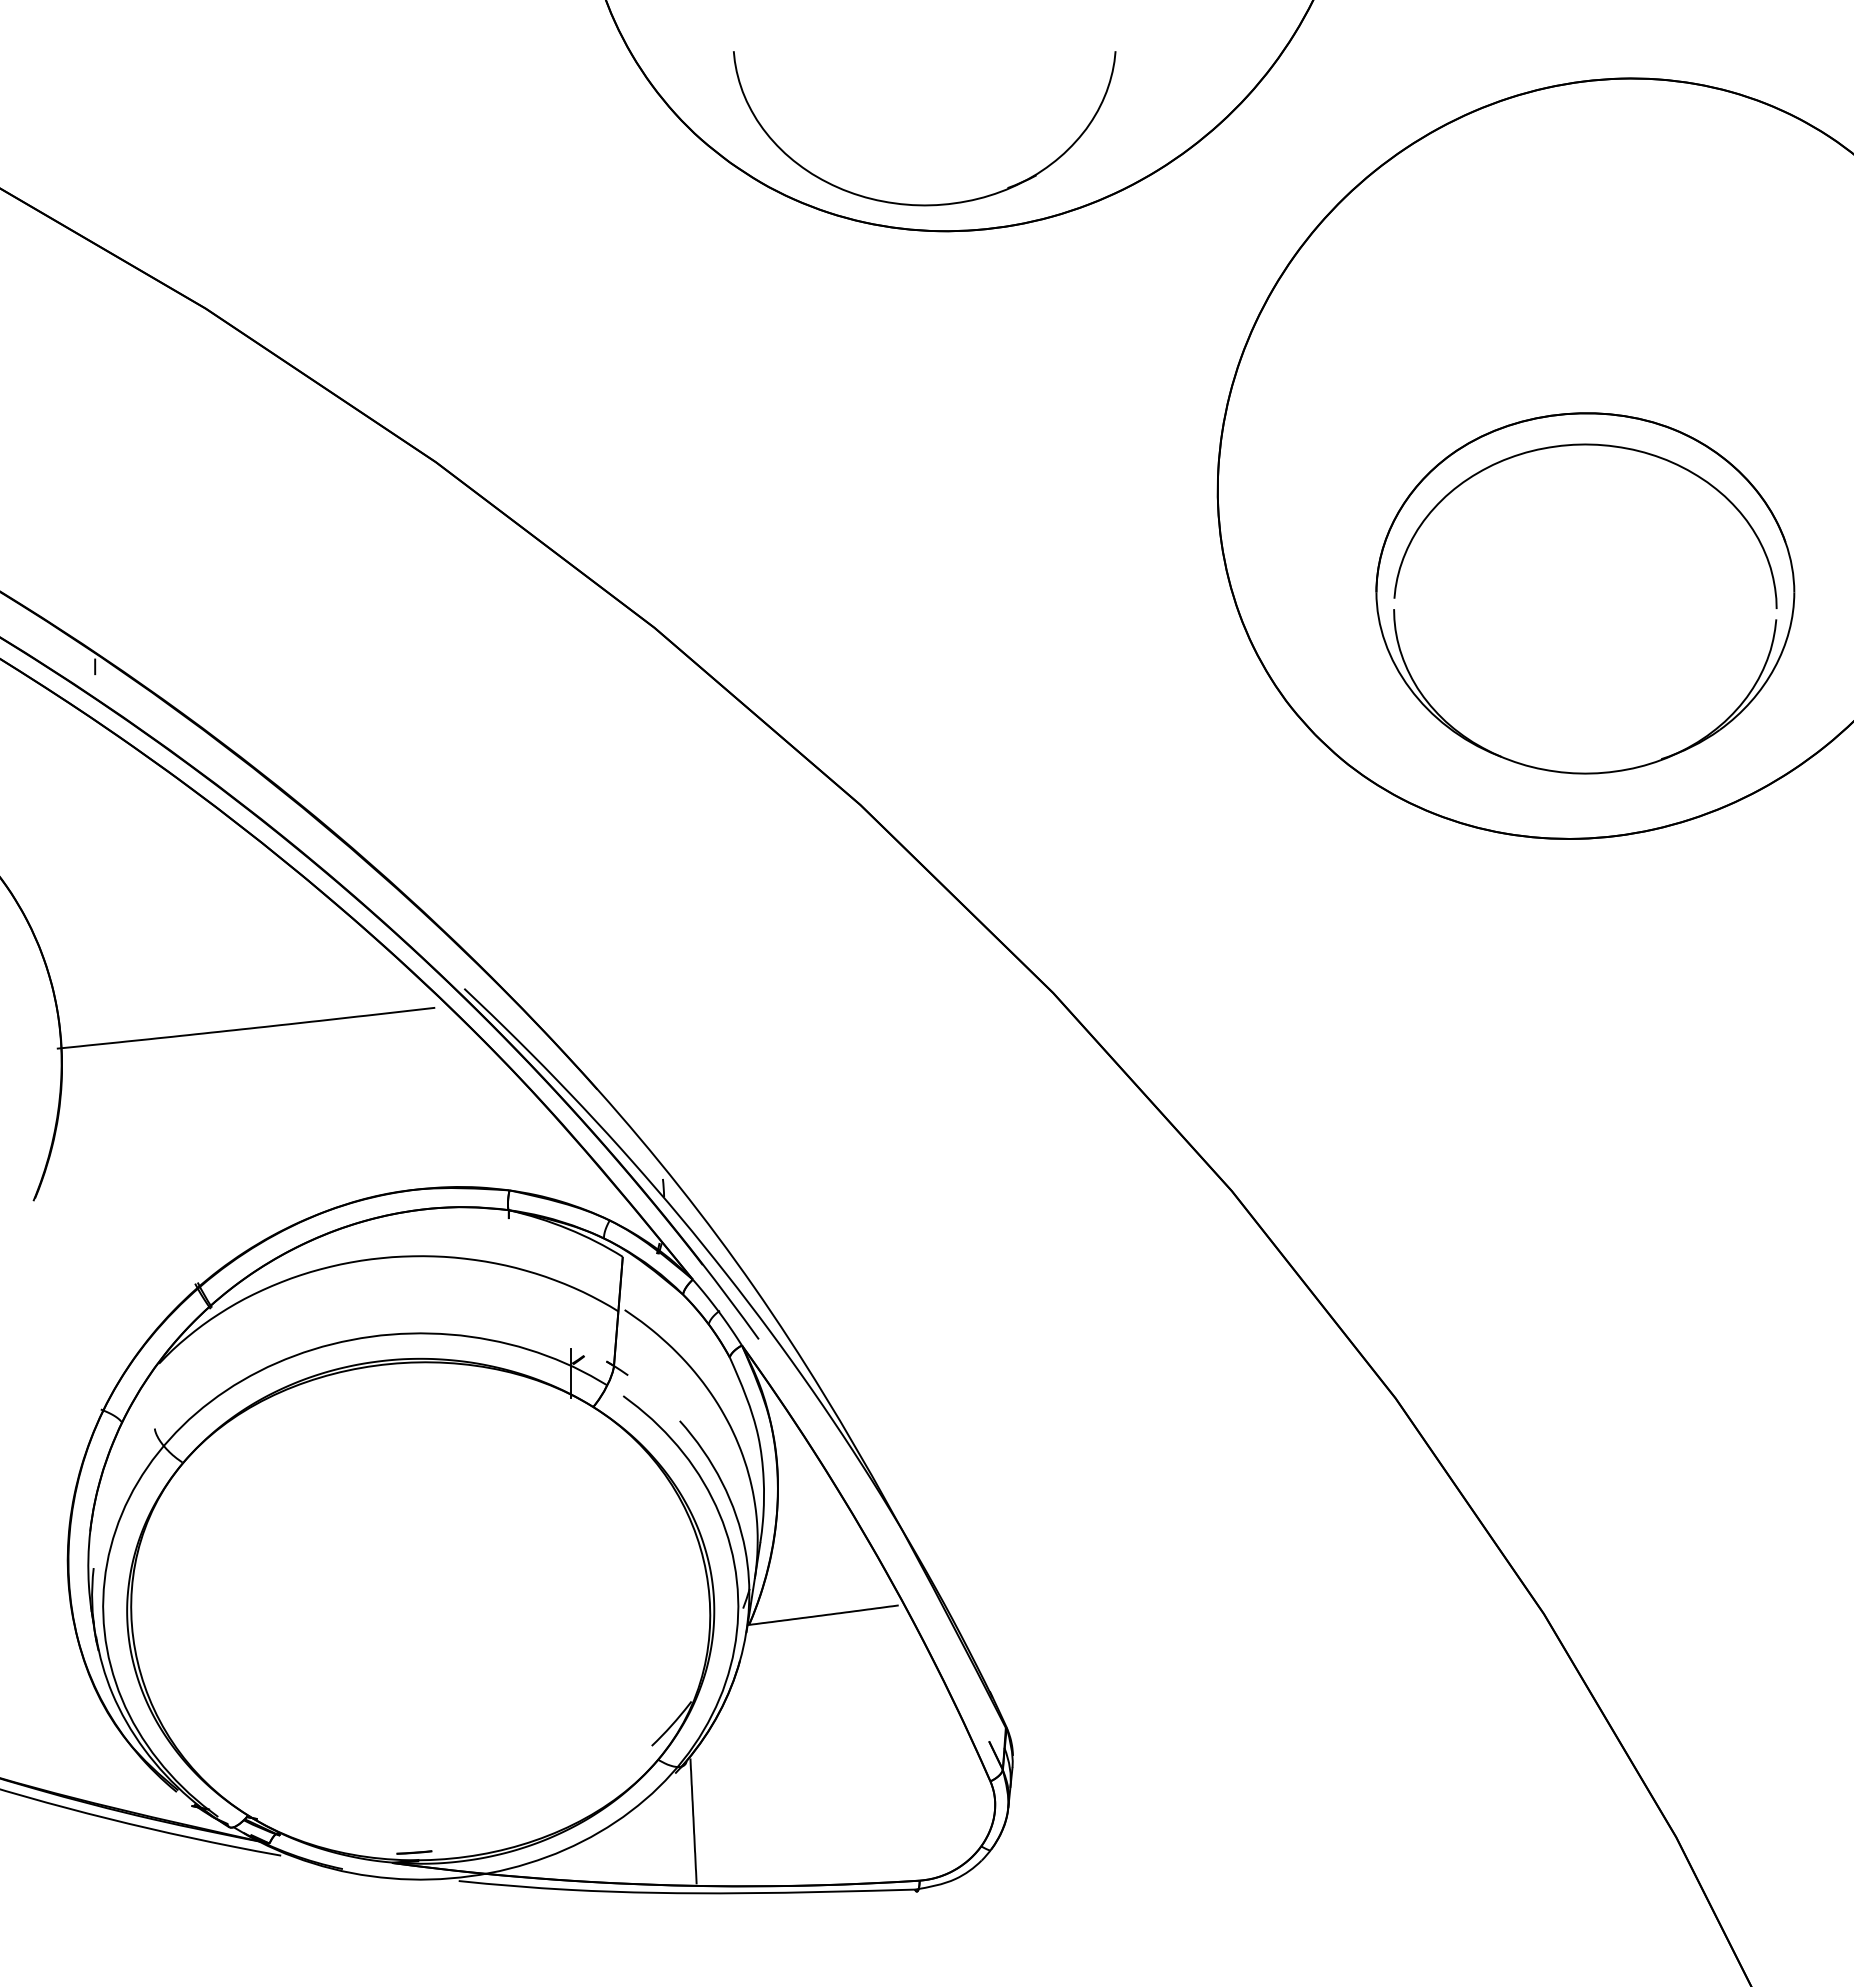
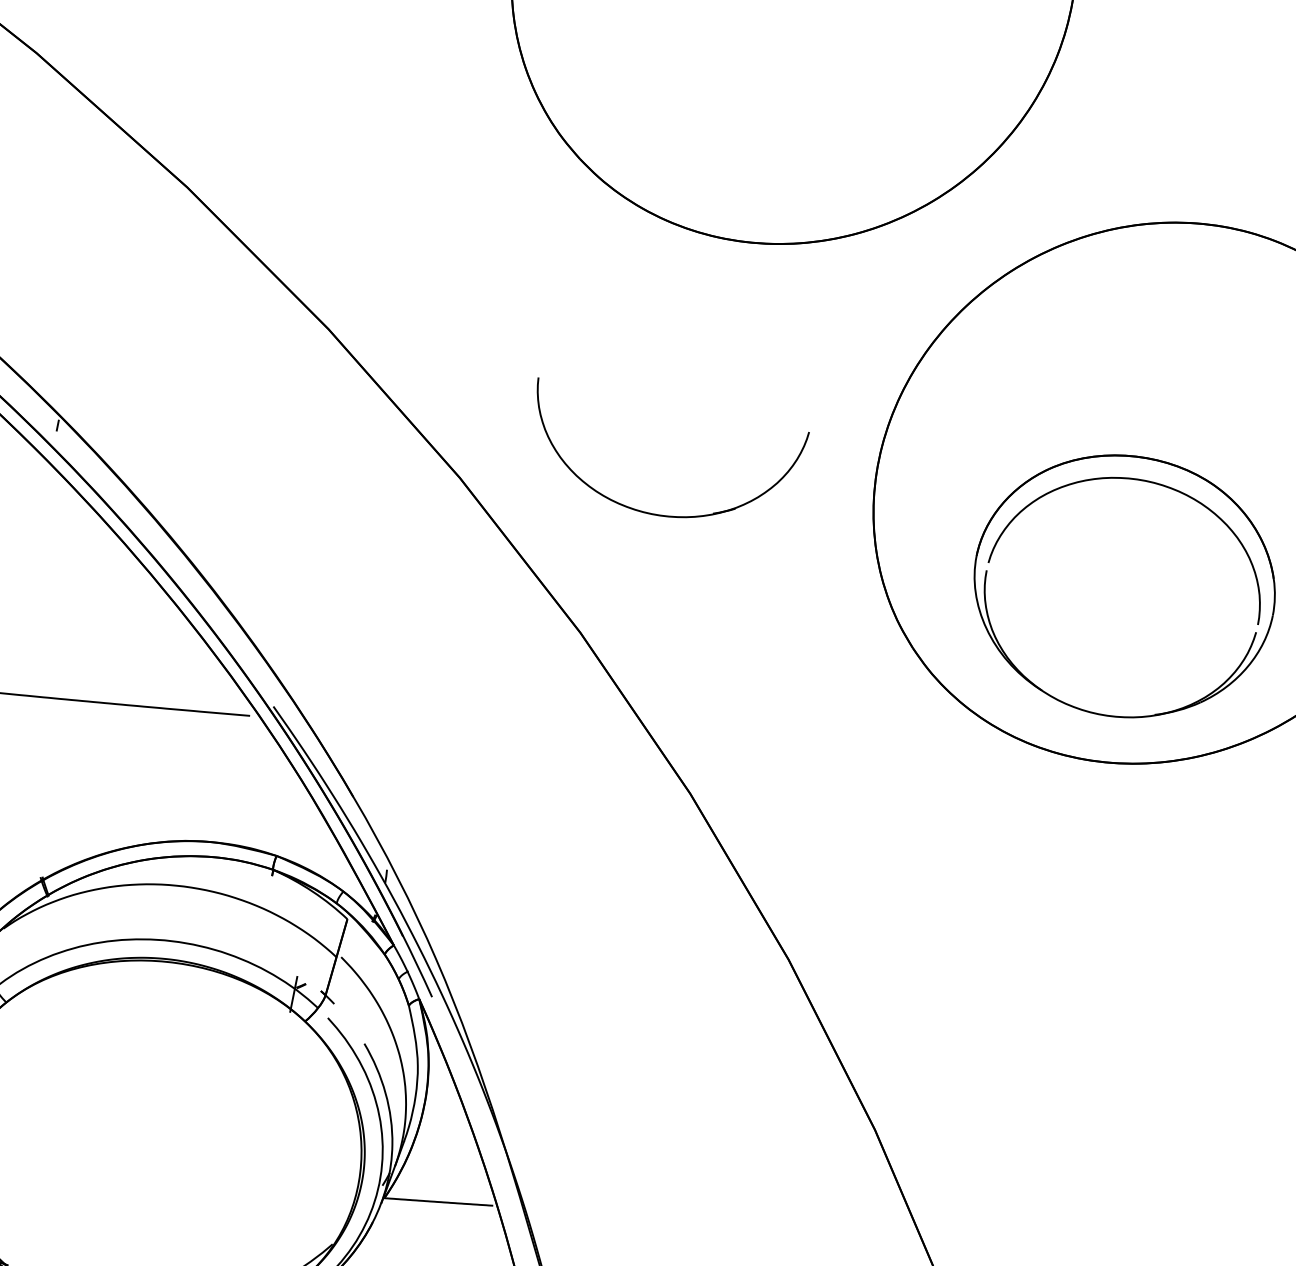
part: (924, 204) -> (651, 513), moved

